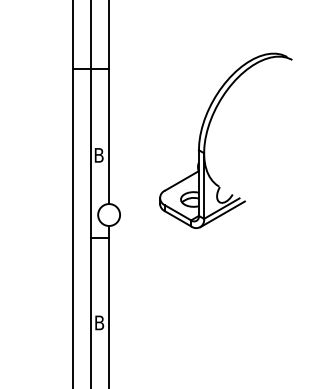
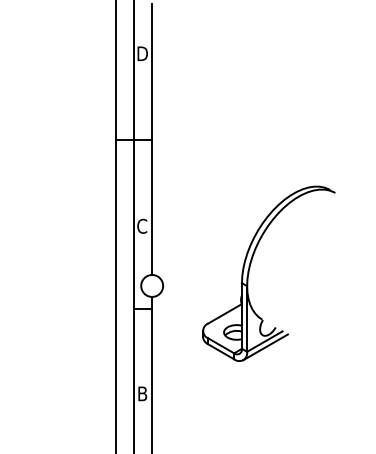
part: (207, 135) -> (250, 268), moved
text: (99, 154) -> (142, 225), B -> C

